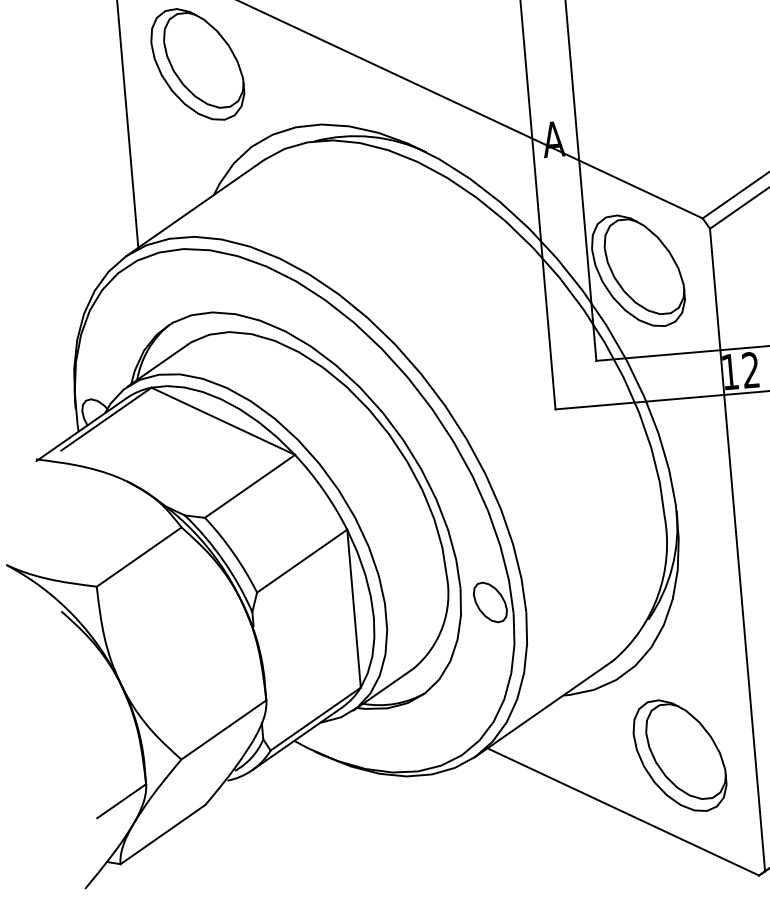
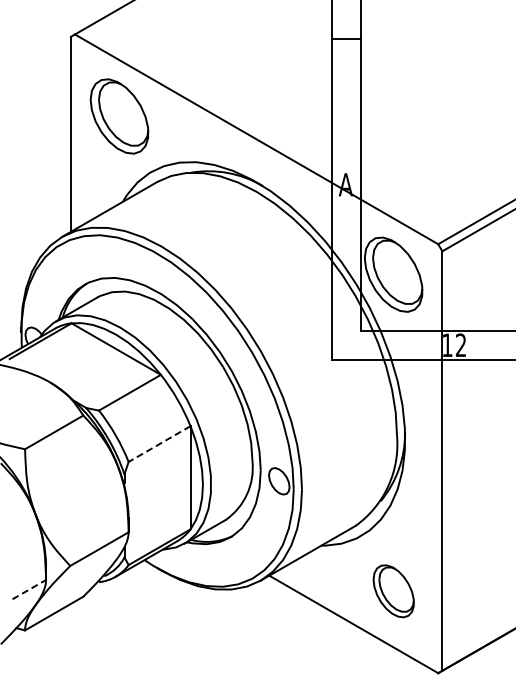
line: (302, 561) -> (159, 444), solid -> dashed
part: (679, 756) -> (393, 591), size x0.7
line: (121, 800) -> (29, 589), solid -> dashed

